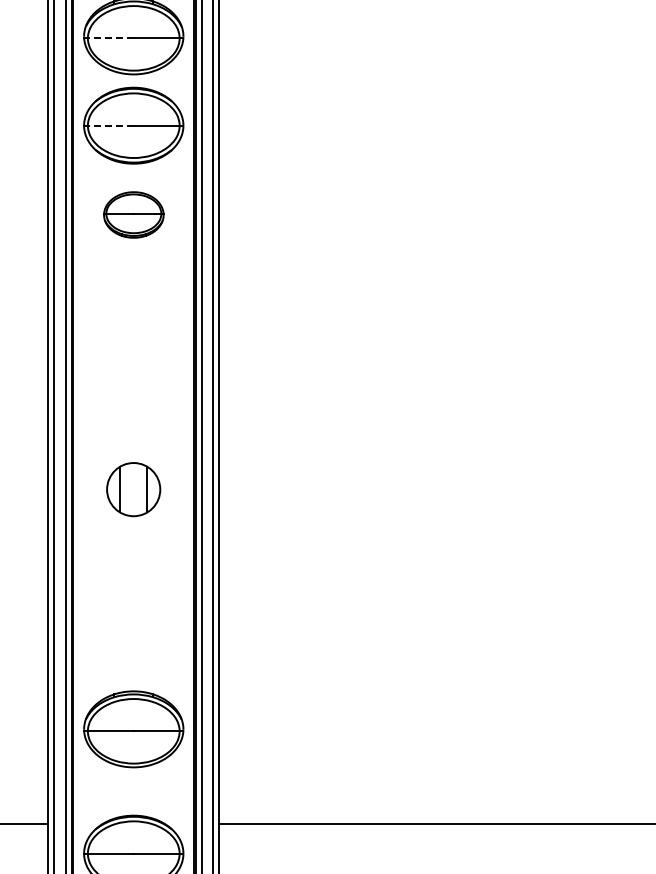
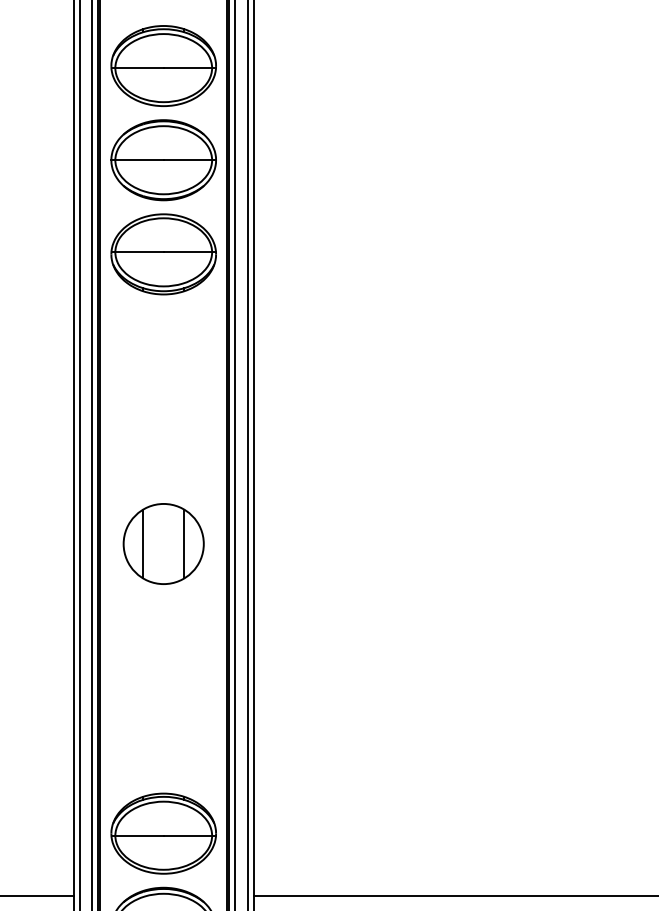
line: (110, 38) -> (139, 68), dashed -> solid
line: (110, 125) -> (139, 160), dashed -> solid
part: (133, 214) -> (163, 253), size x1.67
part: (133, 489) -> (163, 543), size x1.43
part: (133, 729) -> (163, 833), moved

